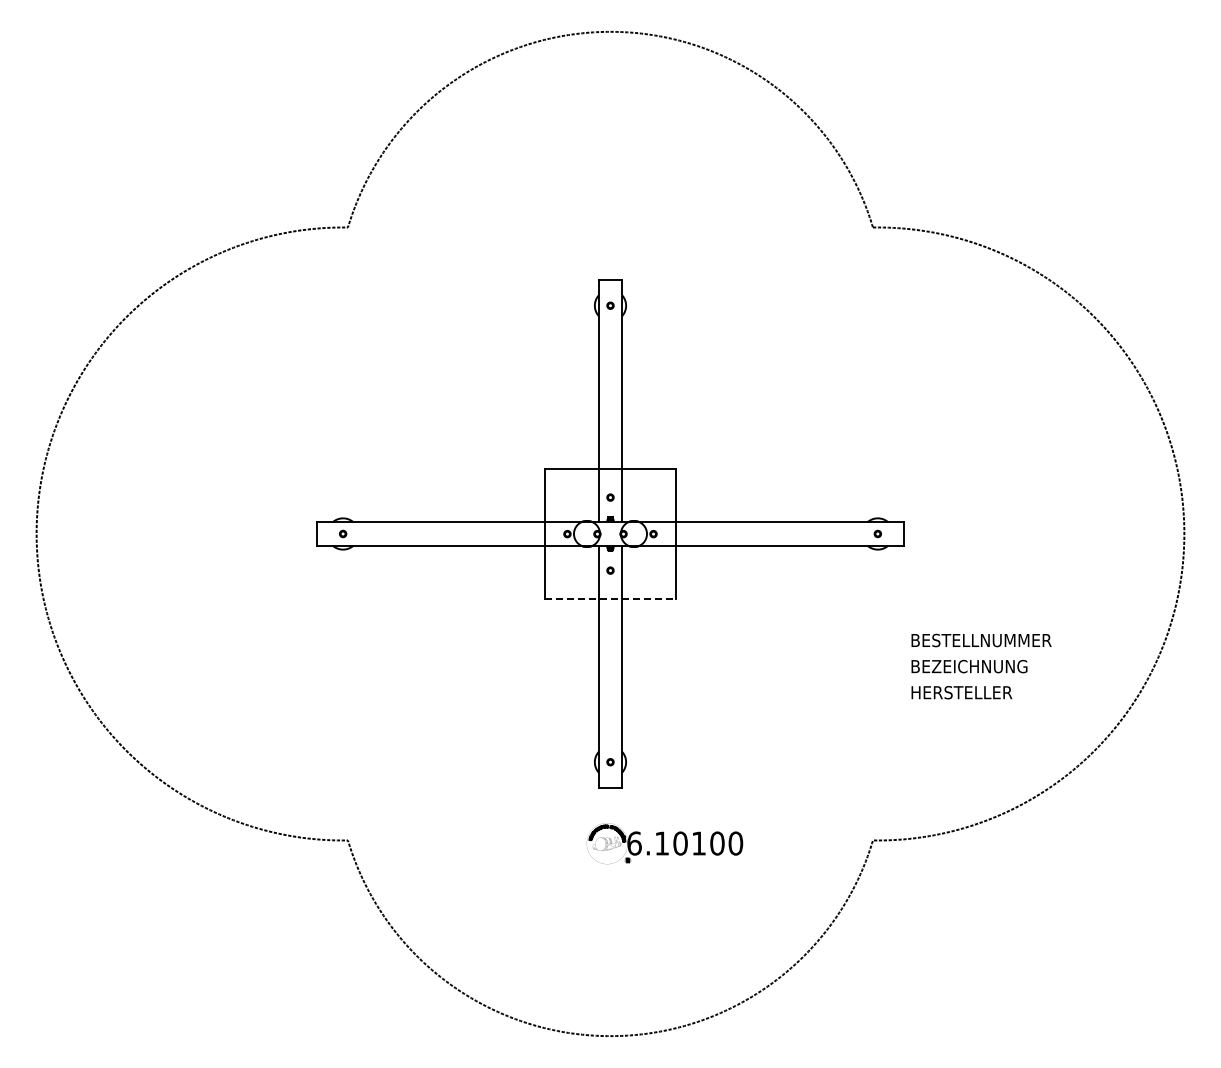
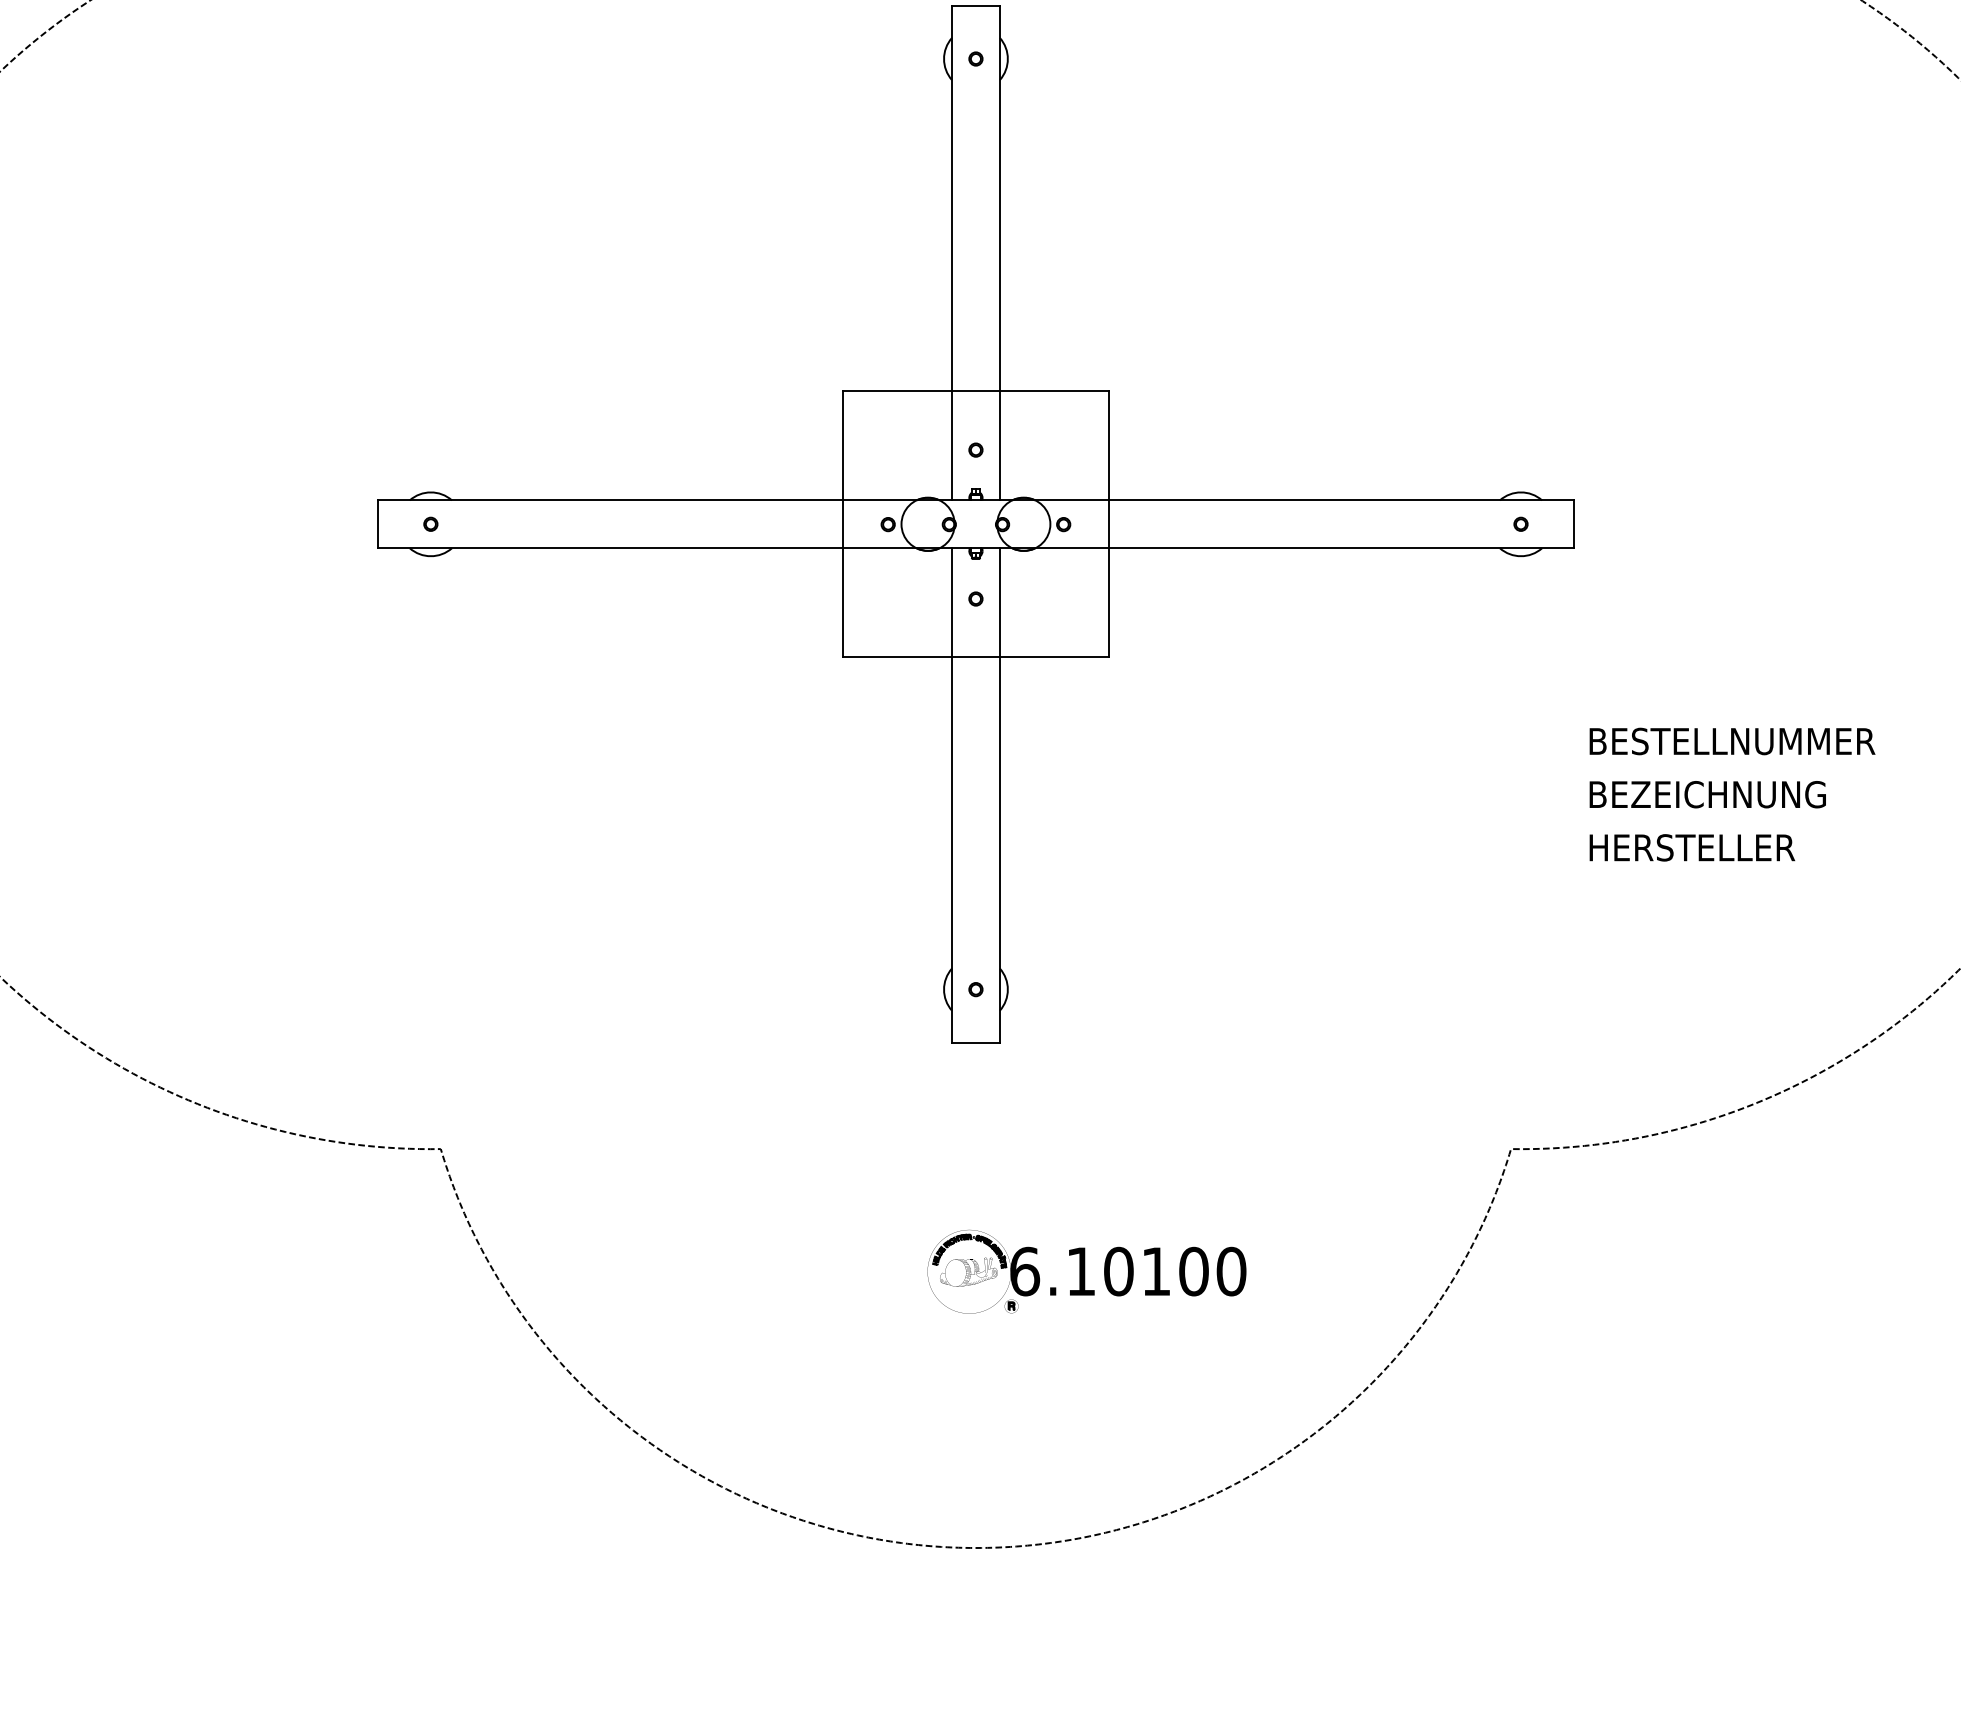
line: (610, 599) -> (975, 657), dashed -> solid
part: (664, 843) -> (1086, 1271), moved

